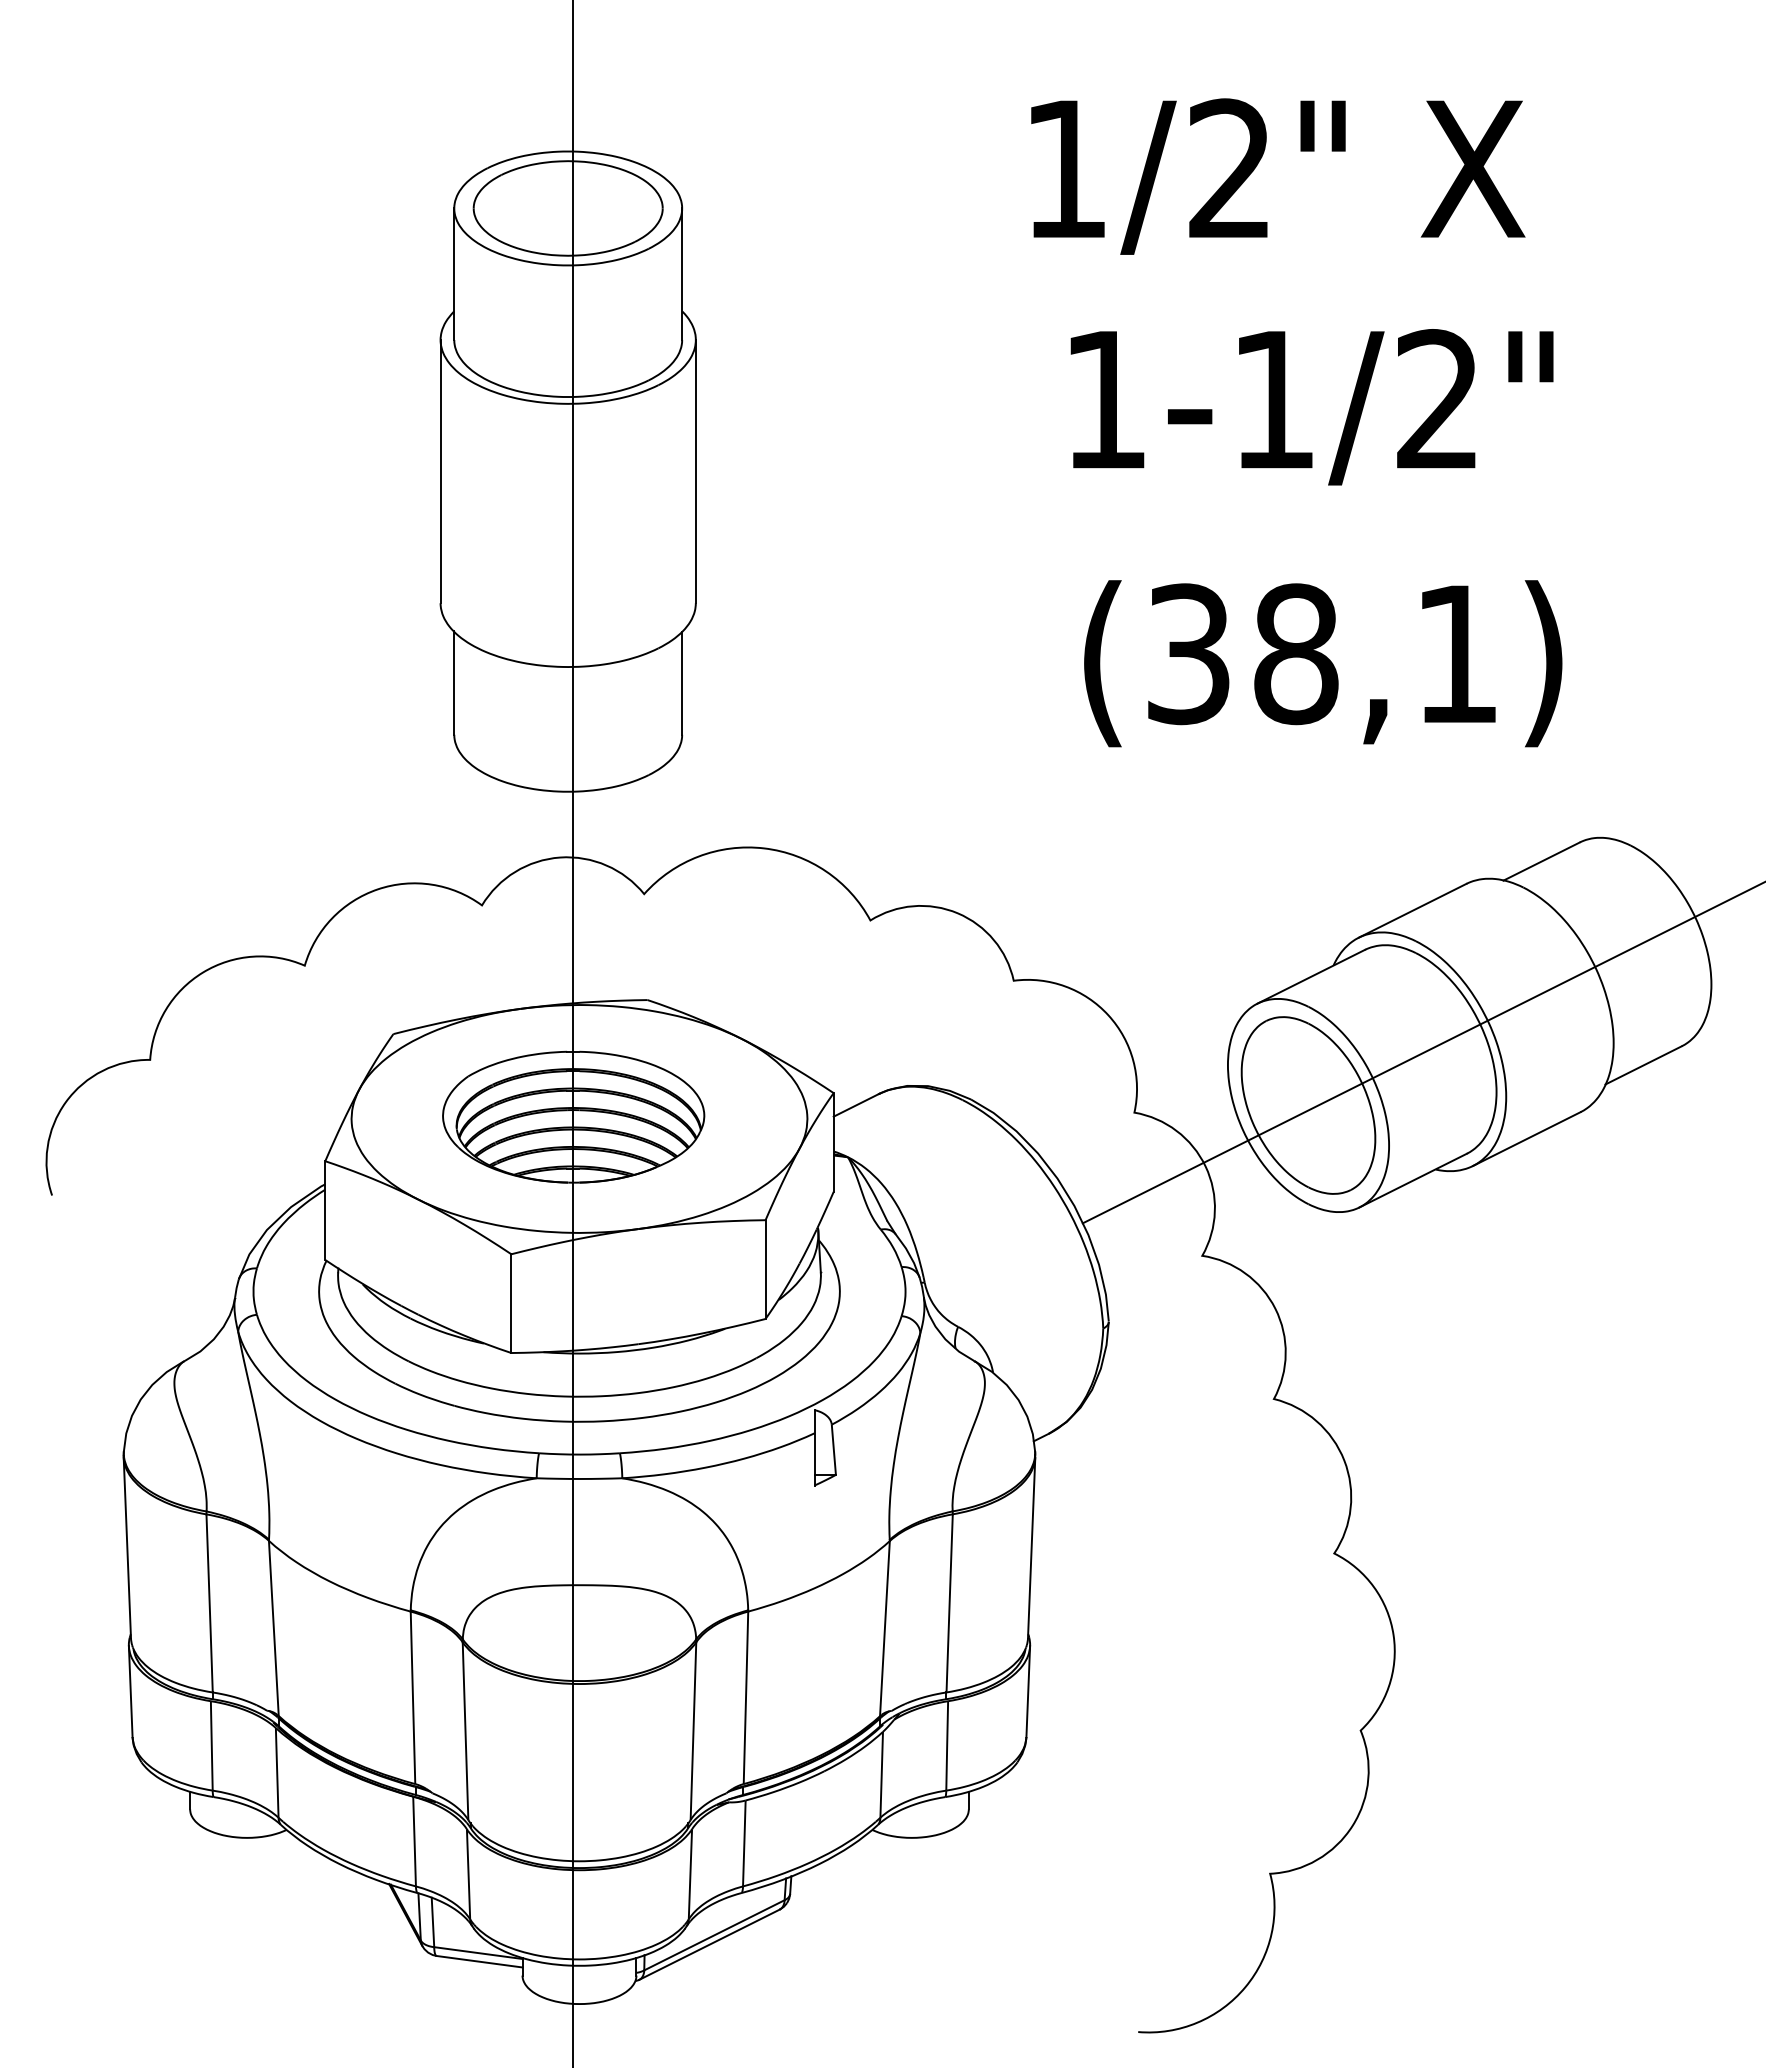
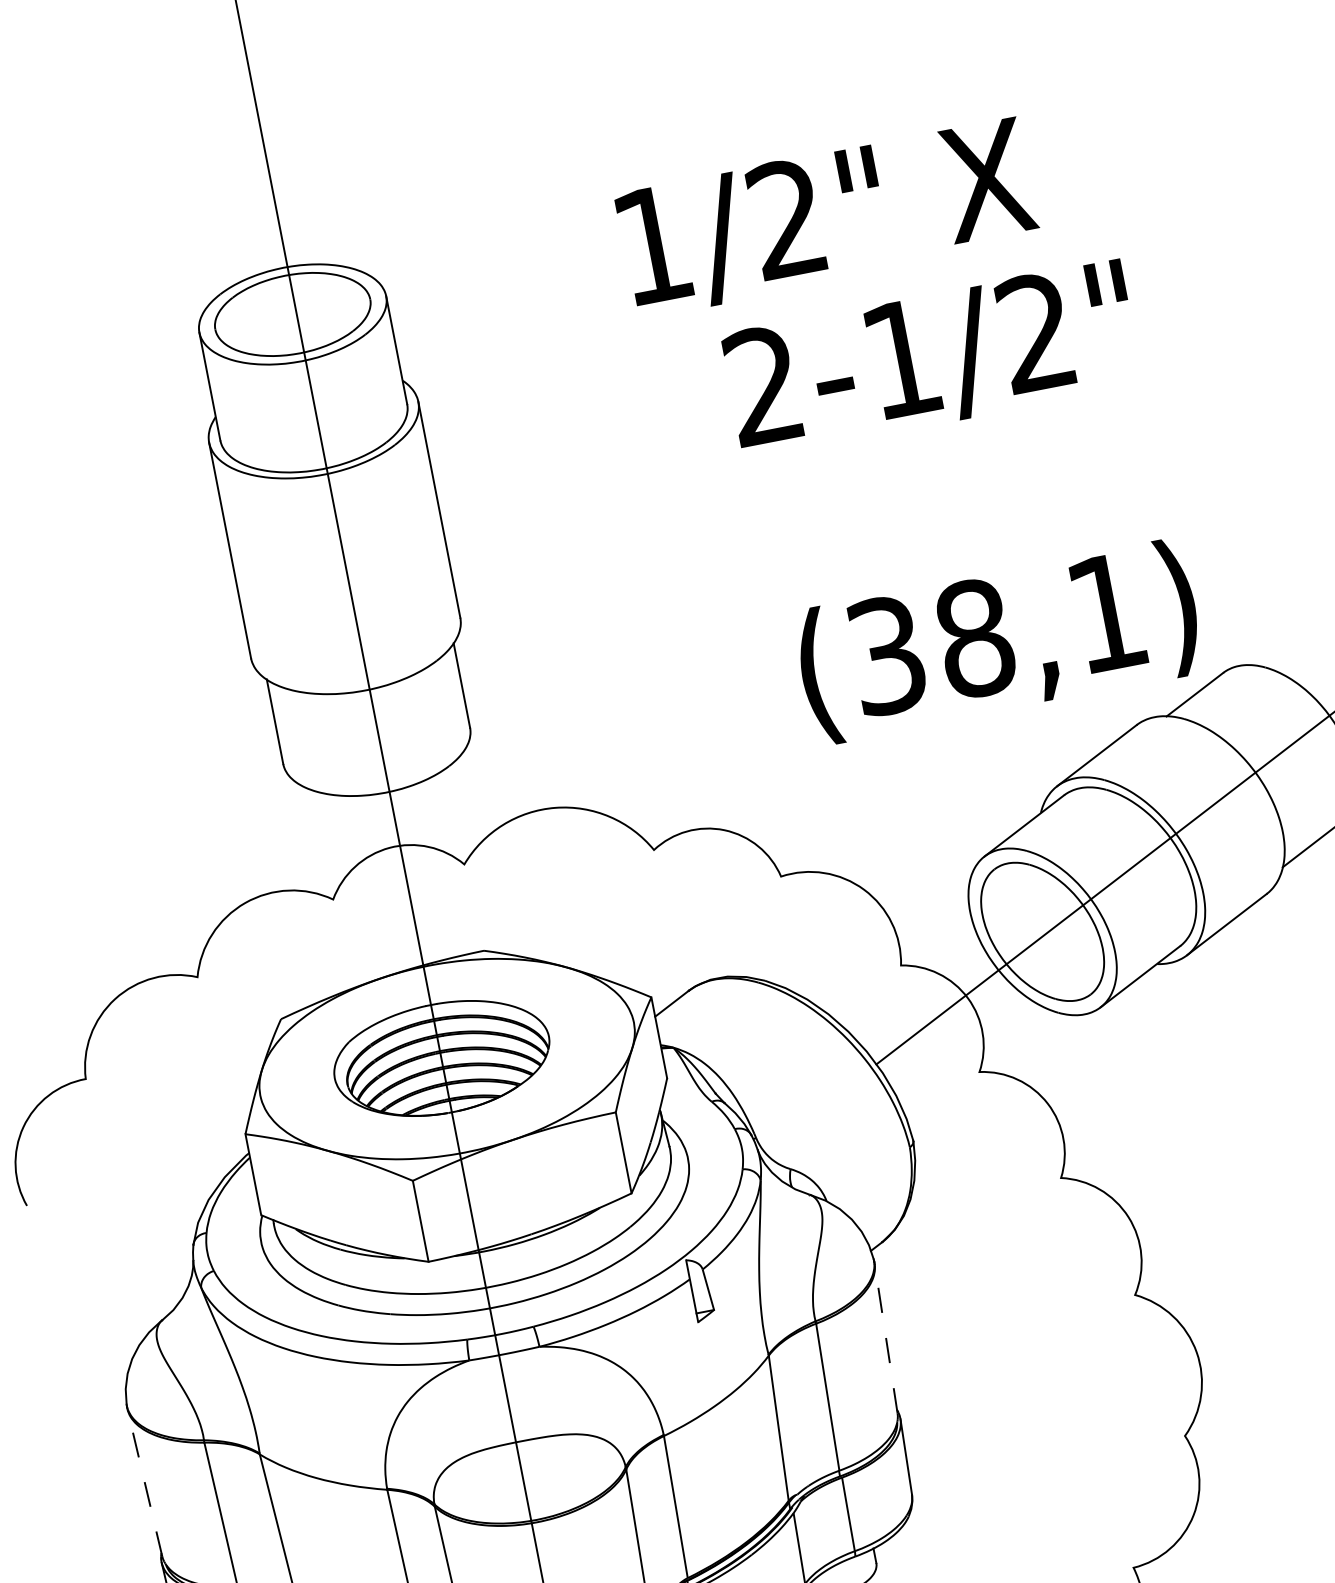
text: (1278, 176) -> (827, 217), moved
text: (1104, 398) -> (762, 384), 1-1/2" -> 2-1/2"
text: (1323, 663) -> (998, 641), moved
line: (127, 1547) -> (144, 1482), solid -> dashed
line: (1031, 1547) -> (885, 1338), solid -> dashed

